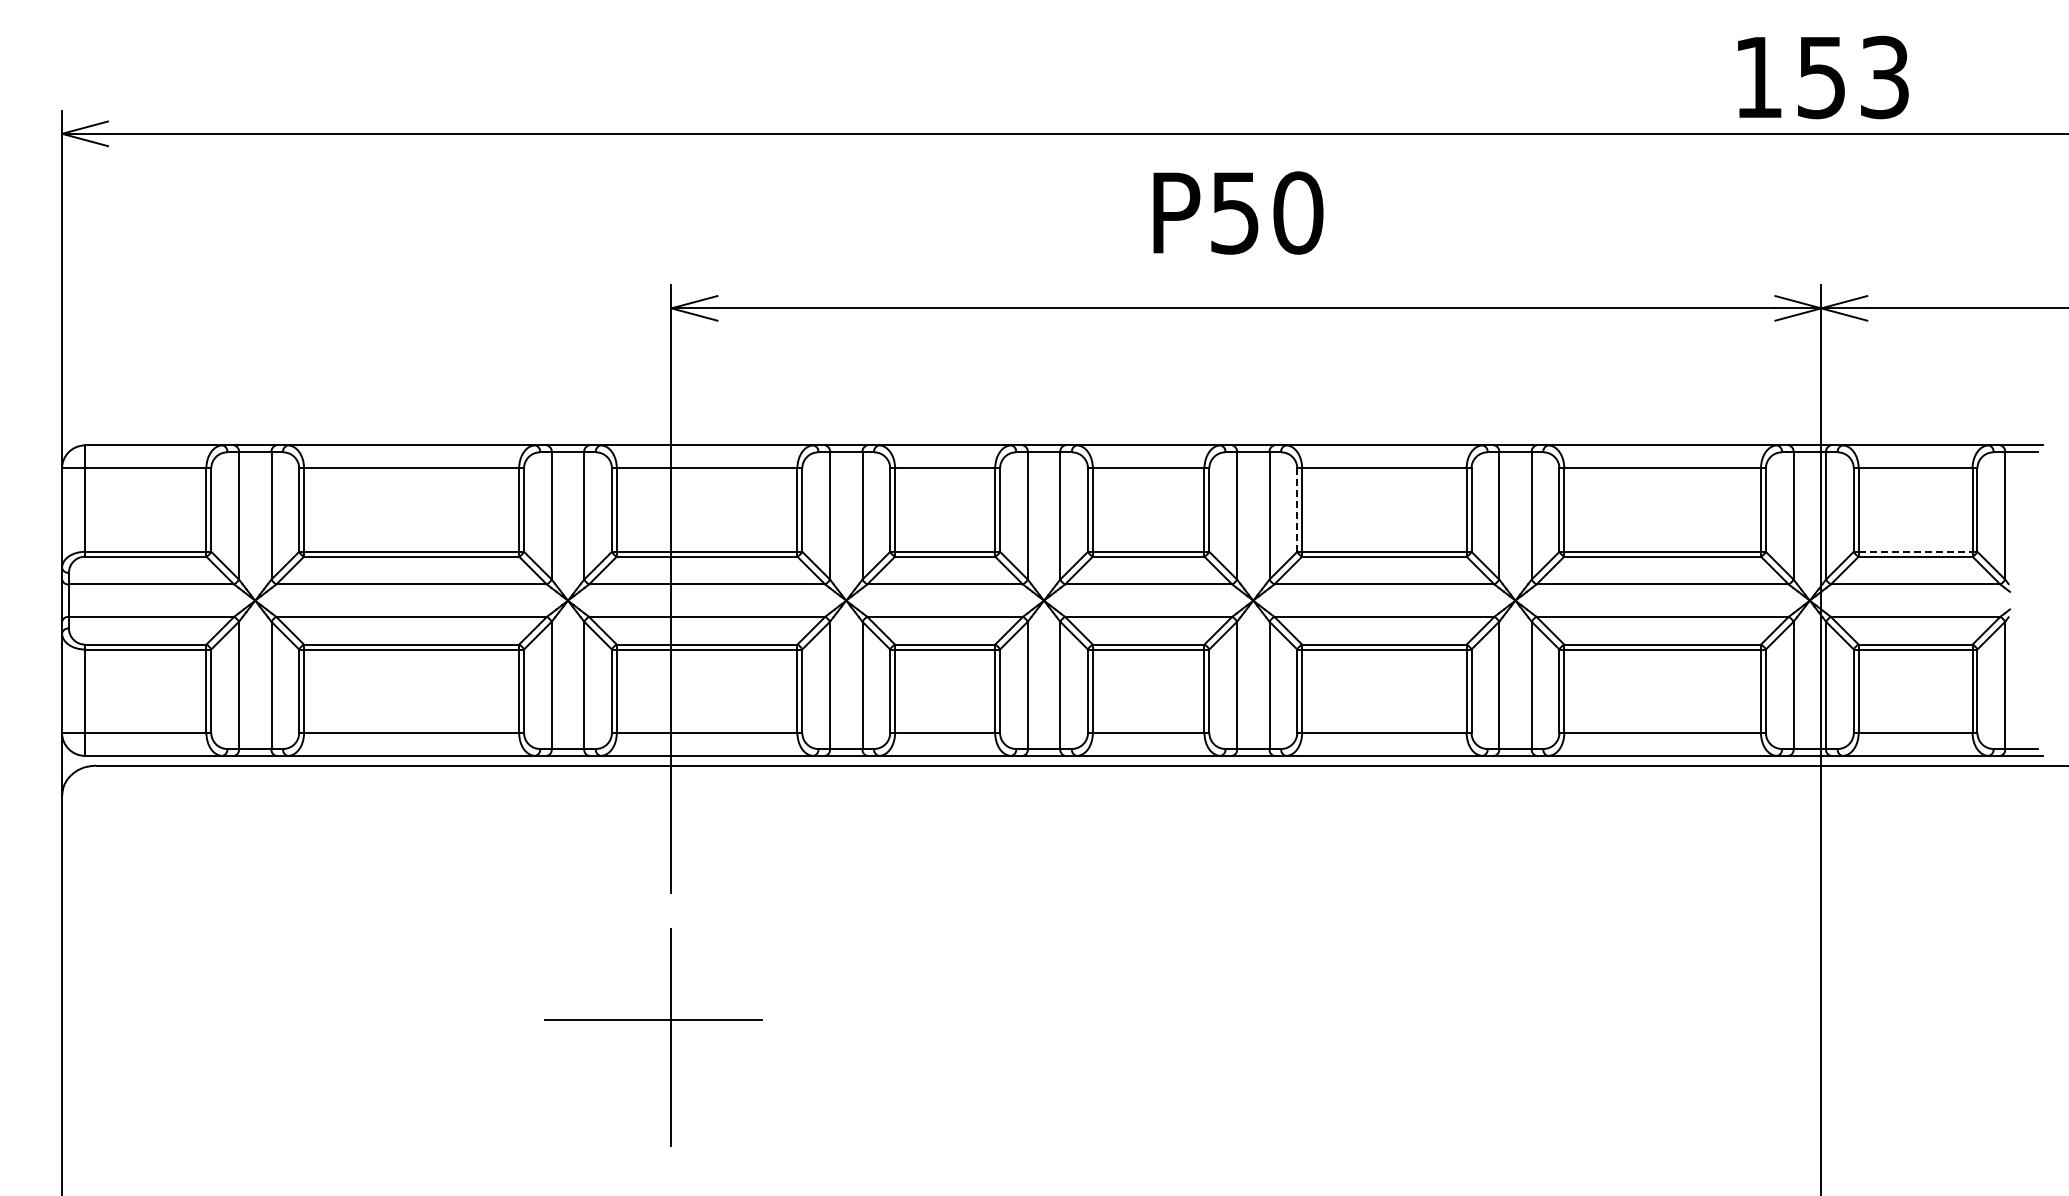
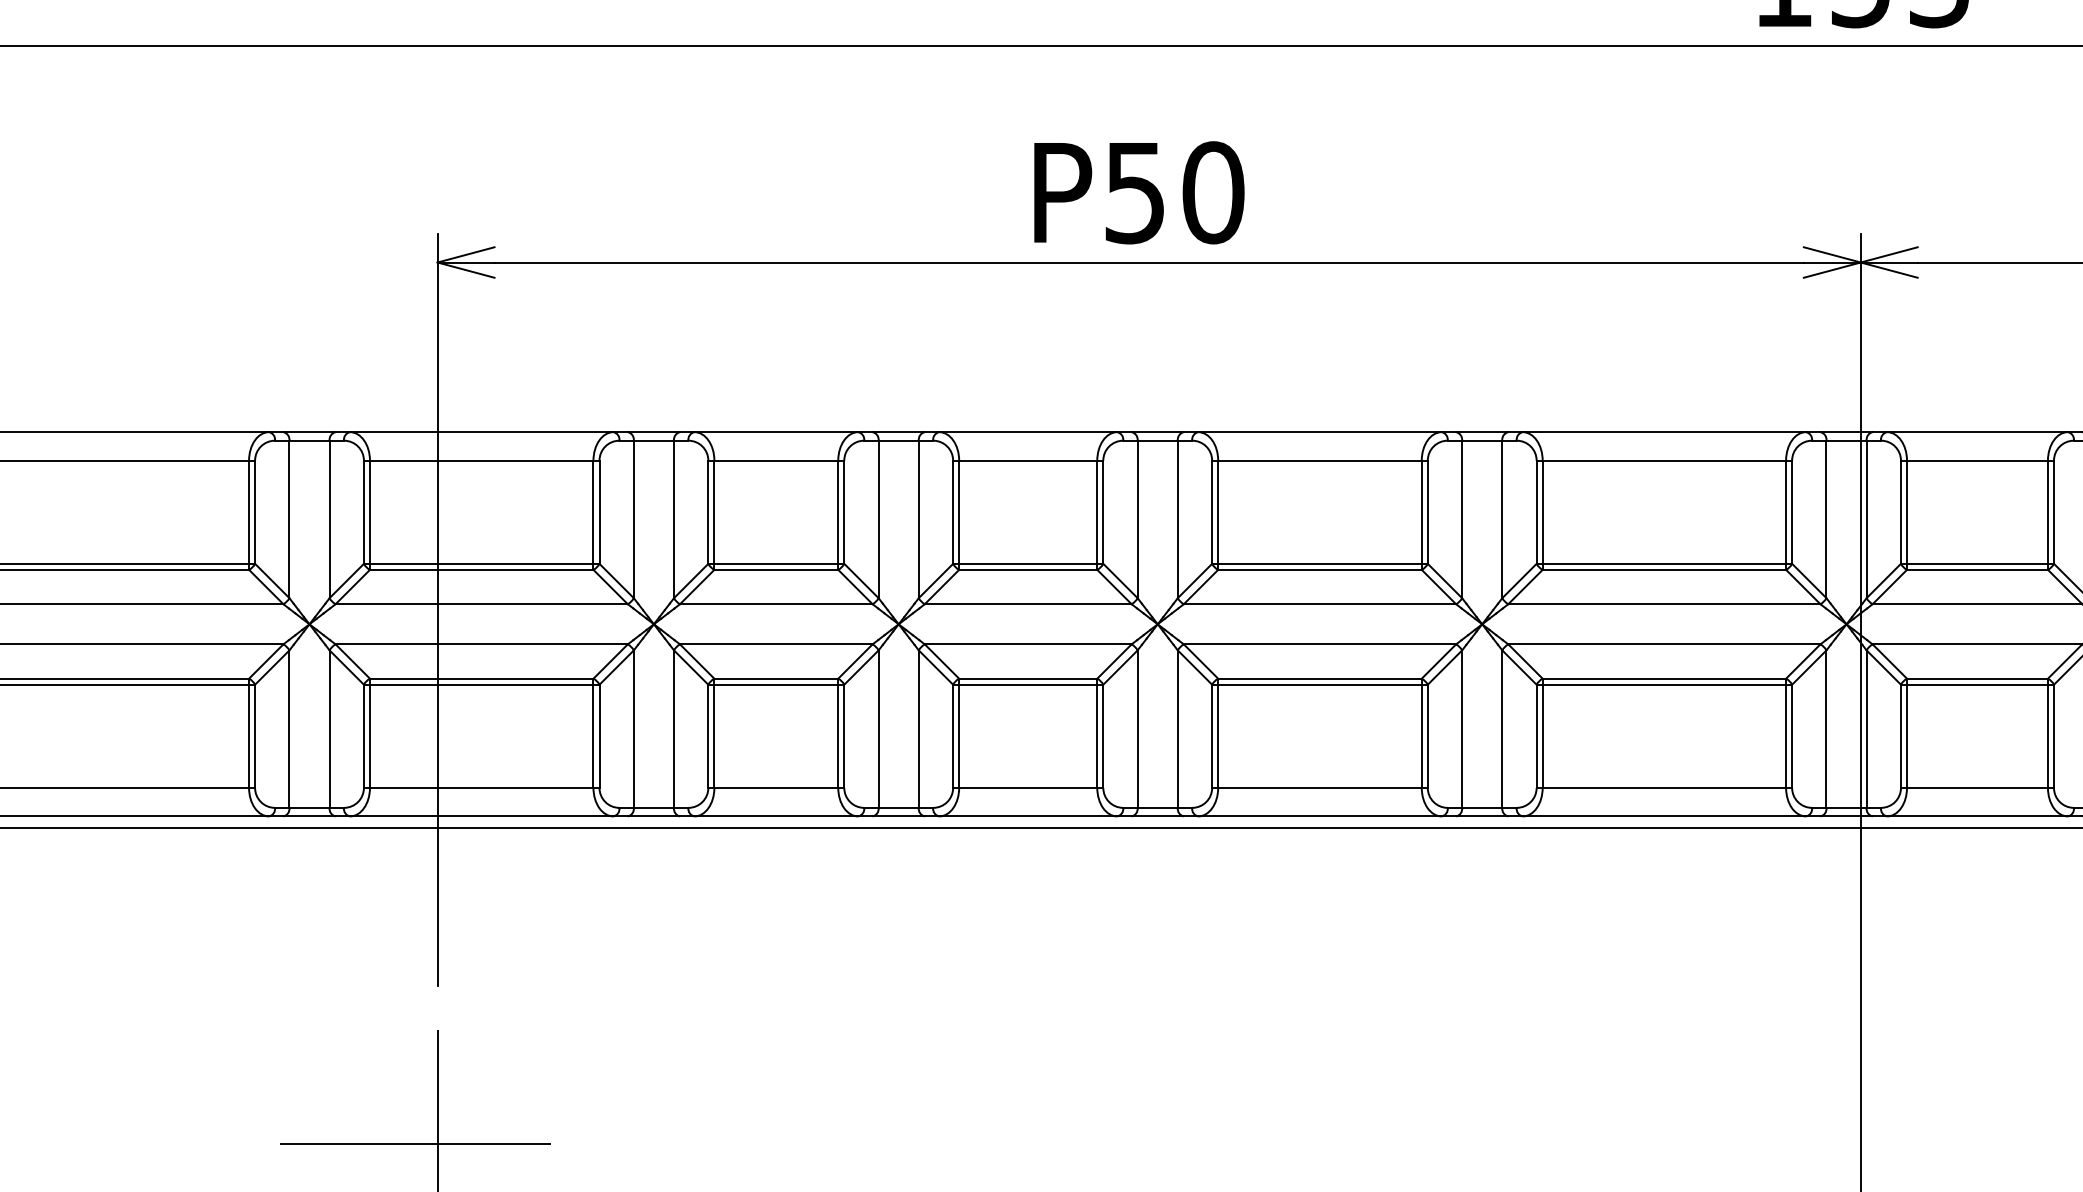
text: (1238, 212) -> (1139, 192), moved
line: (1297, 510) -> (1212, 512), dashed -> solid
line: (1915, 551) -> (1977, 563), dashed -> solid

